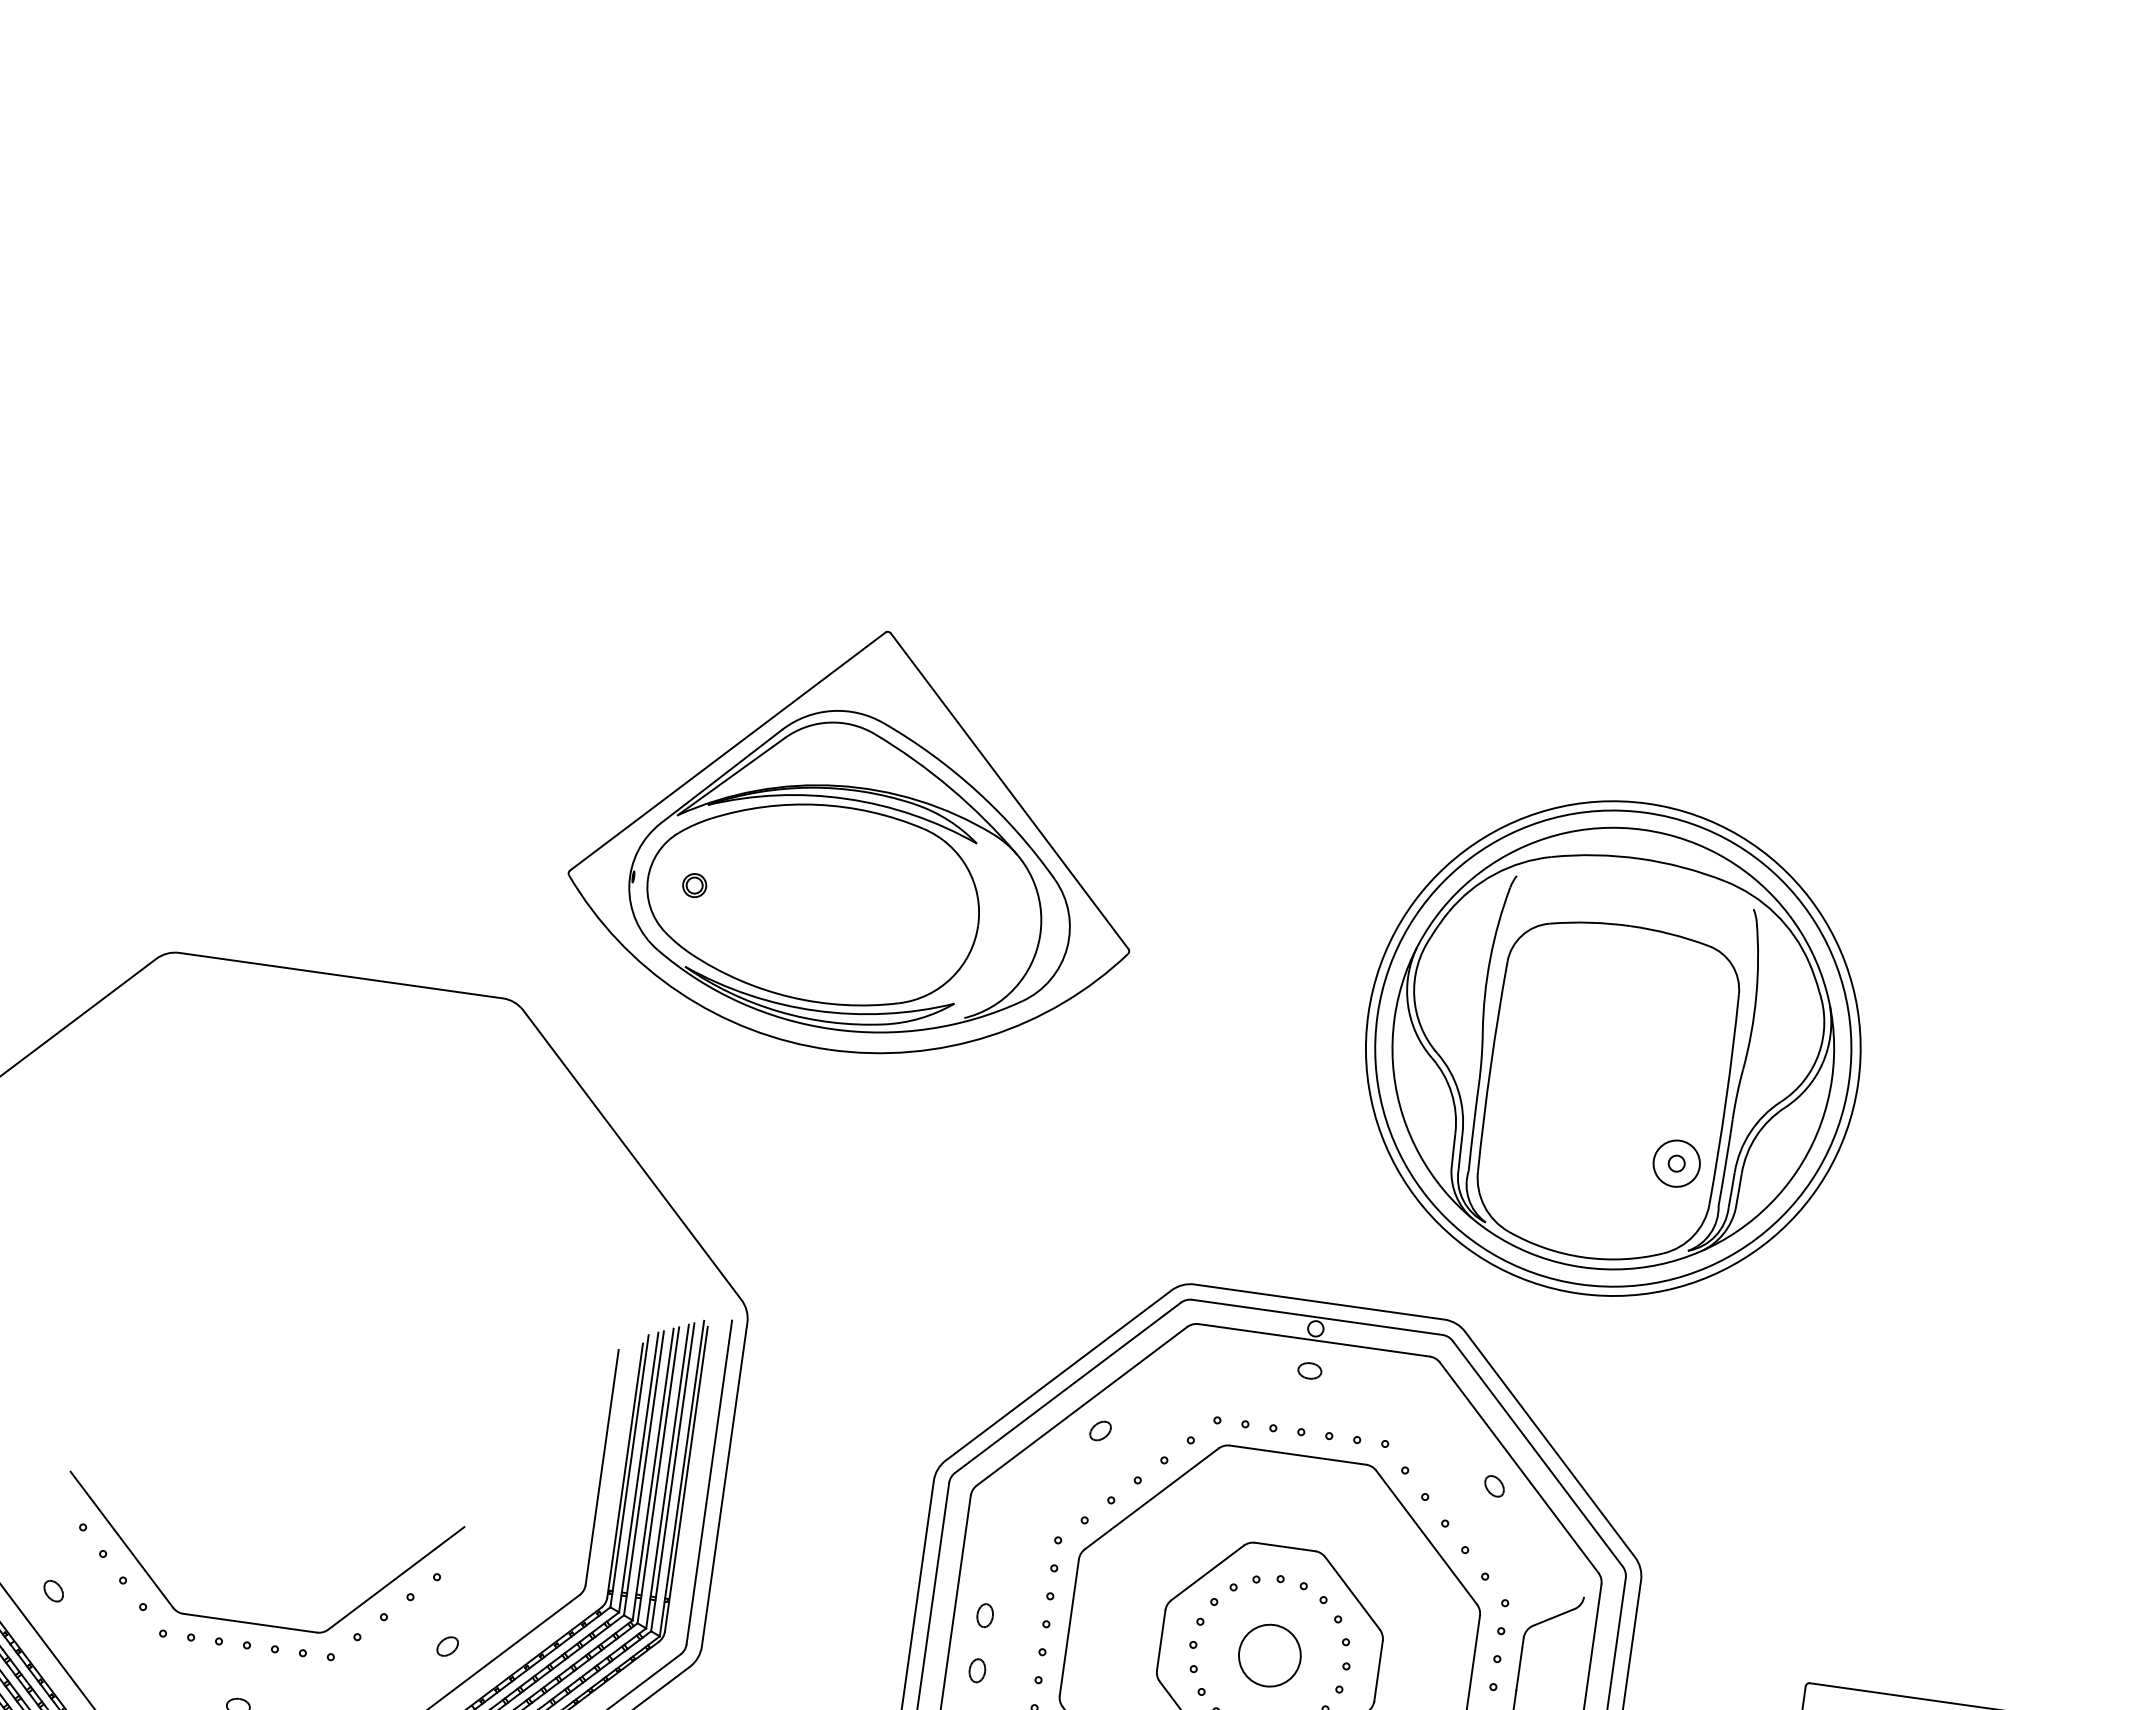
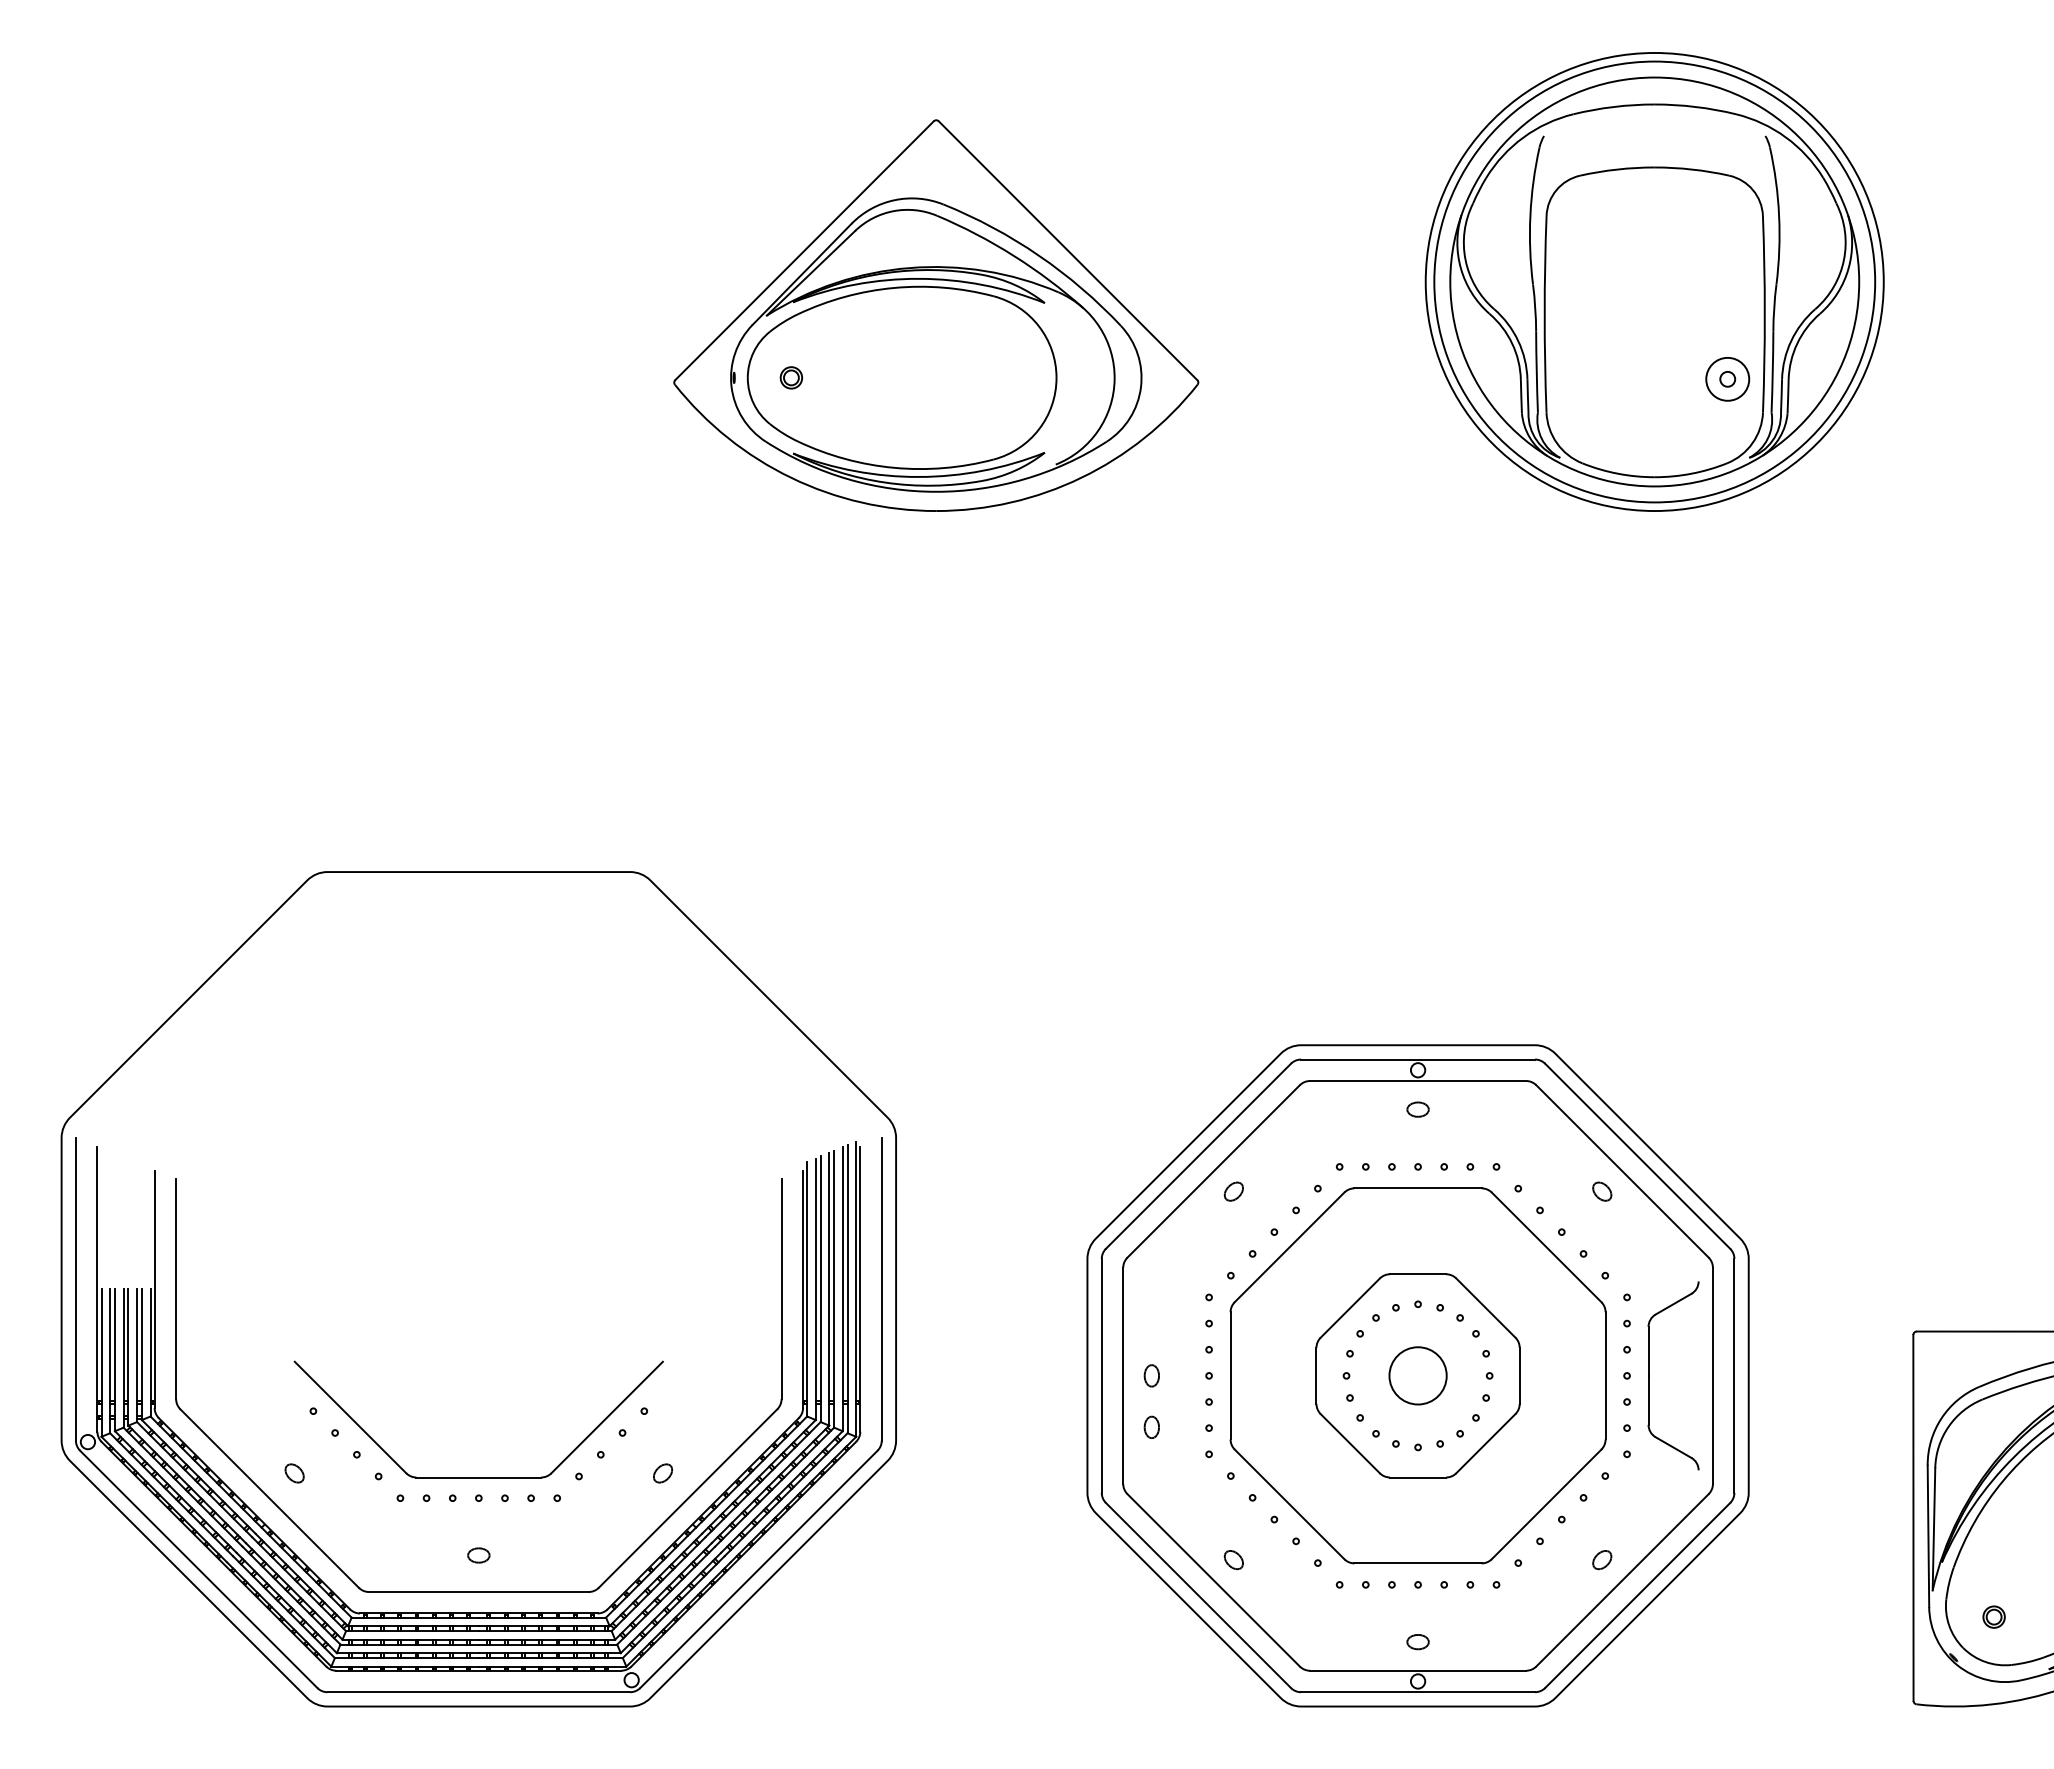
part: (859, 840) -> (936, 315), moved
part: (1613, 1048) -> (1654, 281), moved

